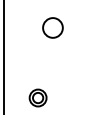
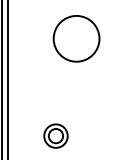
circle: (52, 27) -> (75, 38), size x1.67

